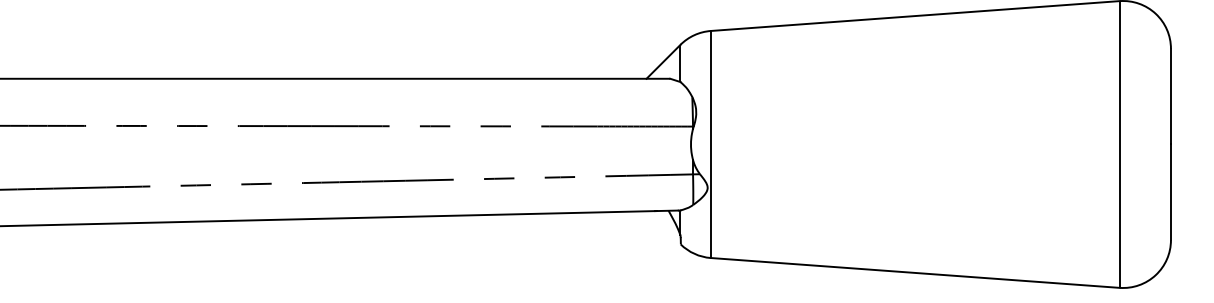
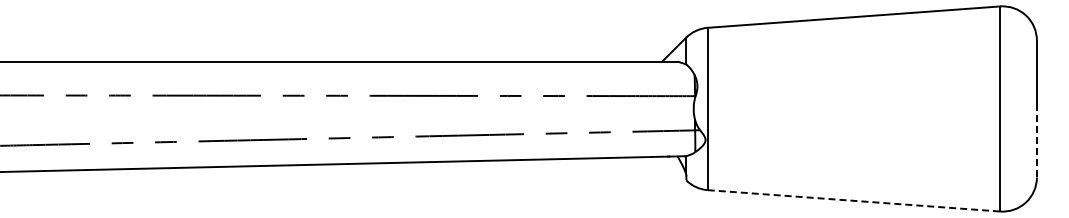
line: (1170, 191) -> (1036, 142), solid -> dashed
line: (915, 272) -> (854, 200), solid -> dashed

